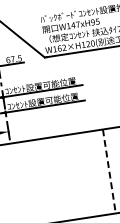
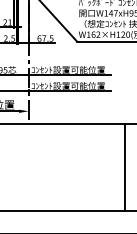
line: (108, 171) -> (124, 167), dashed -> solid

